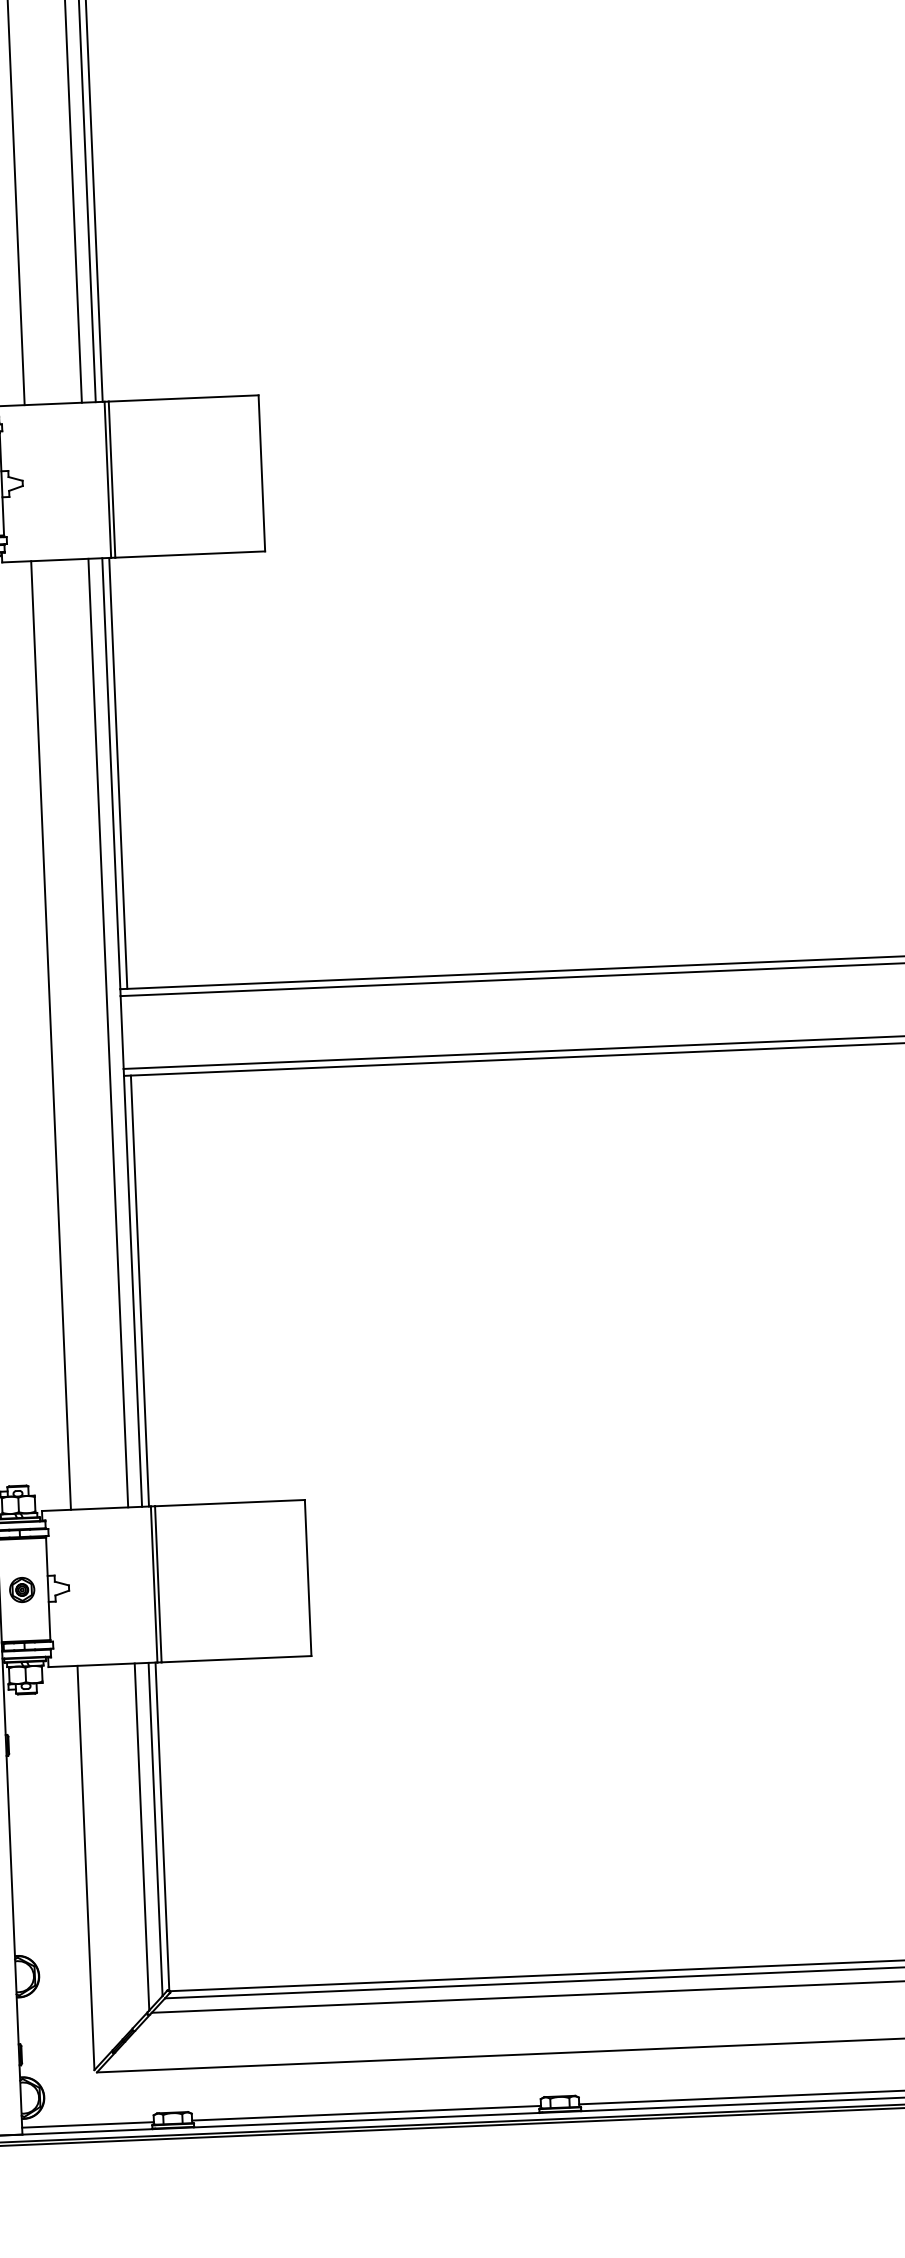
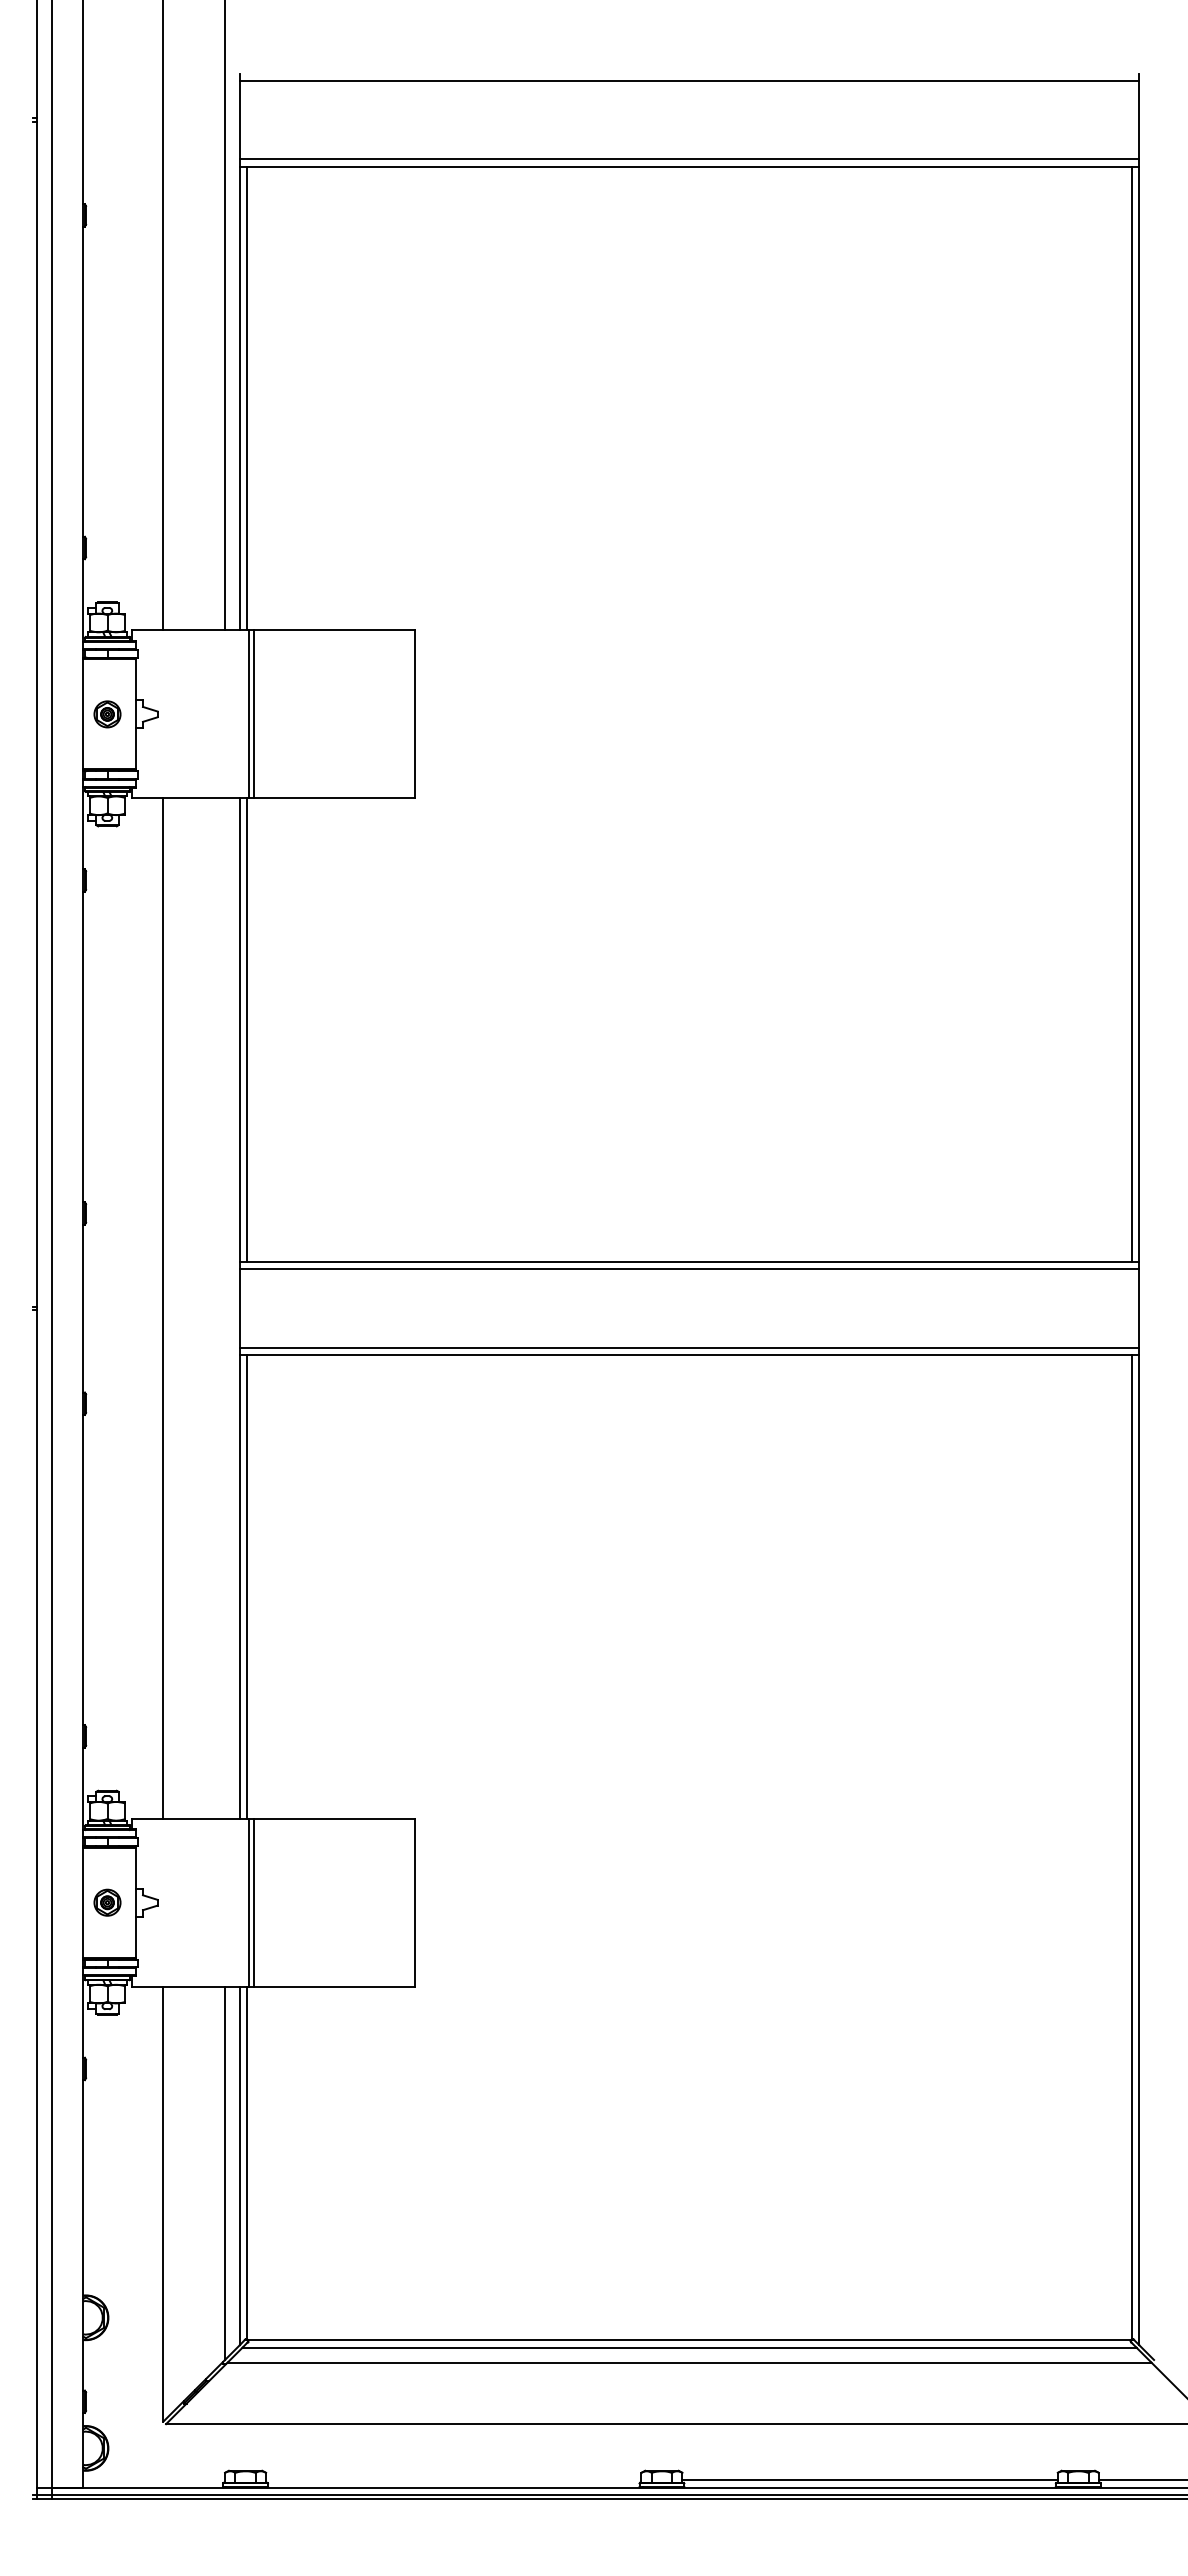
line: (108, 1033) -> (225, 1308), removed
line: (366, 2113) -> (453, 2480), removed
line: (88, 2125) -> (154, 2480), removed

